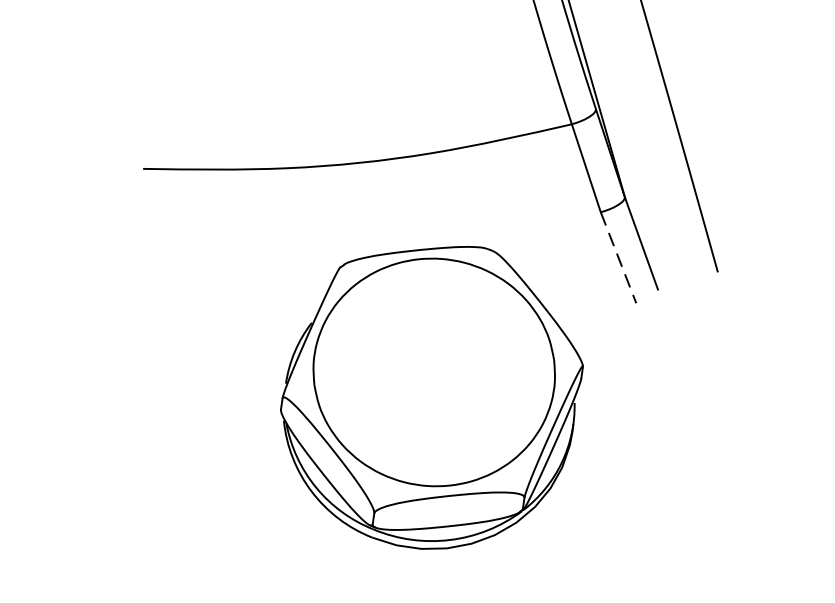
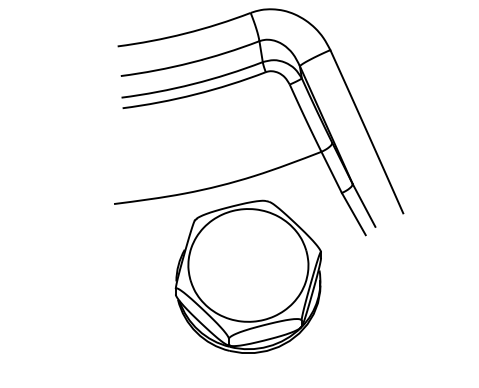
line: (619, 258) -> (354, 214), dashed -> solid
part: (429, 394) -> (247, 276), moved

